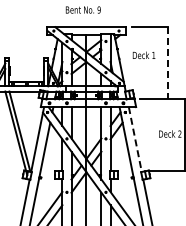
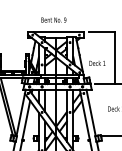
text: (143, 54) -> (96, 62), moved
line: (168, 63) -> (114, 58), dashed -> solid
line: (135, 140) -> (91, 113), dashed -> solid

